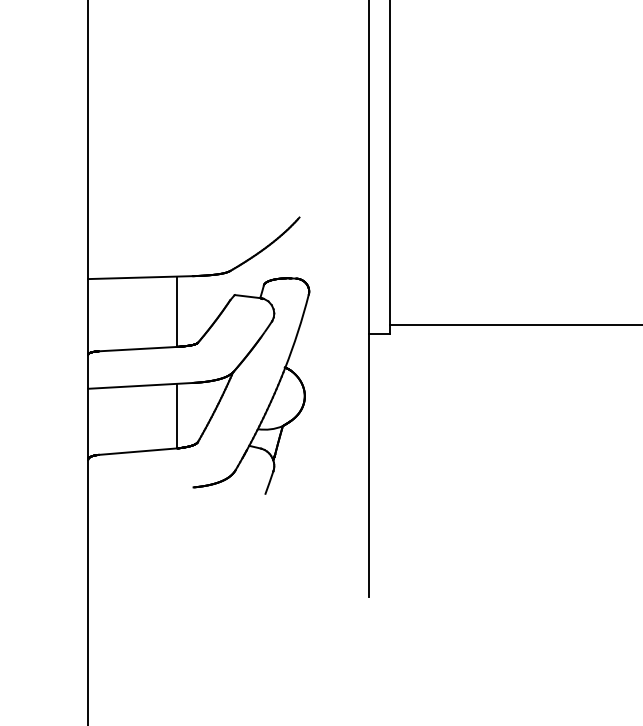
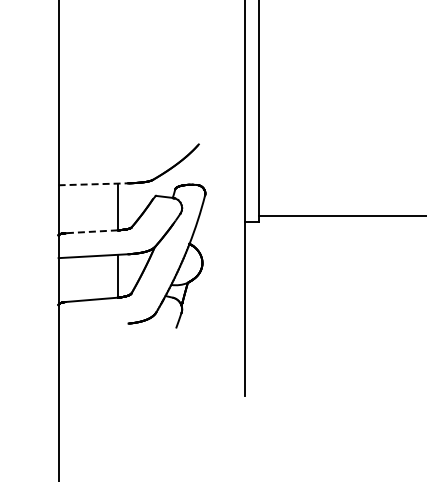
line: (140, 277) -> (93, 184), solid -> dashed
line: (137, 348) -> (91, 231), solid -> dashed

